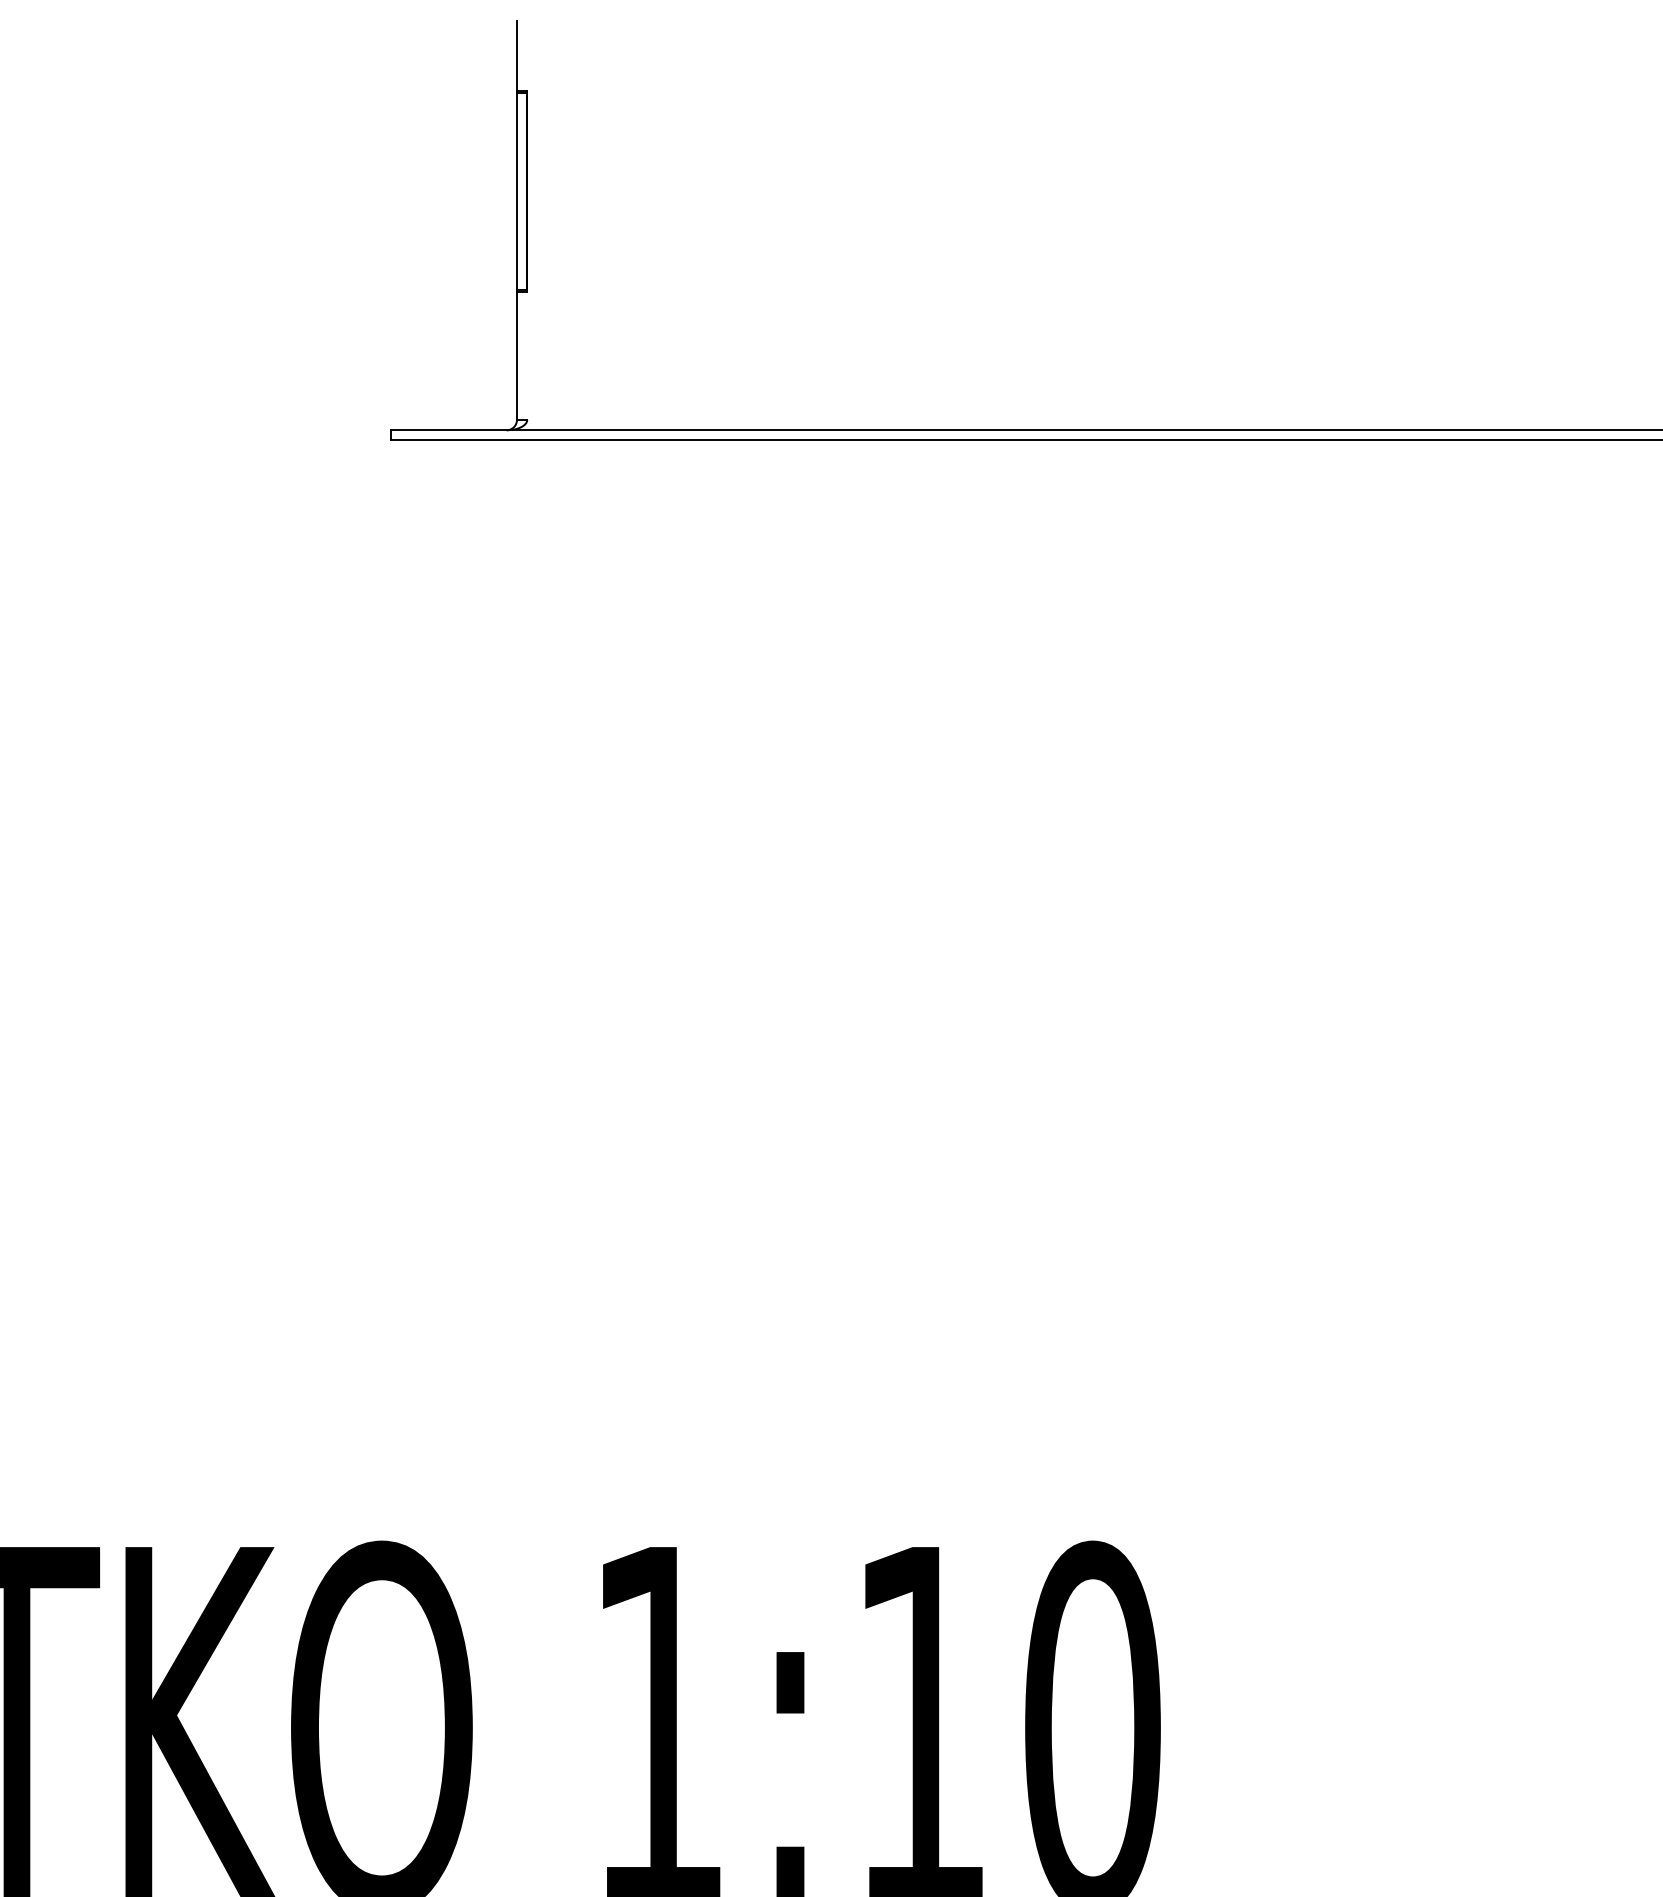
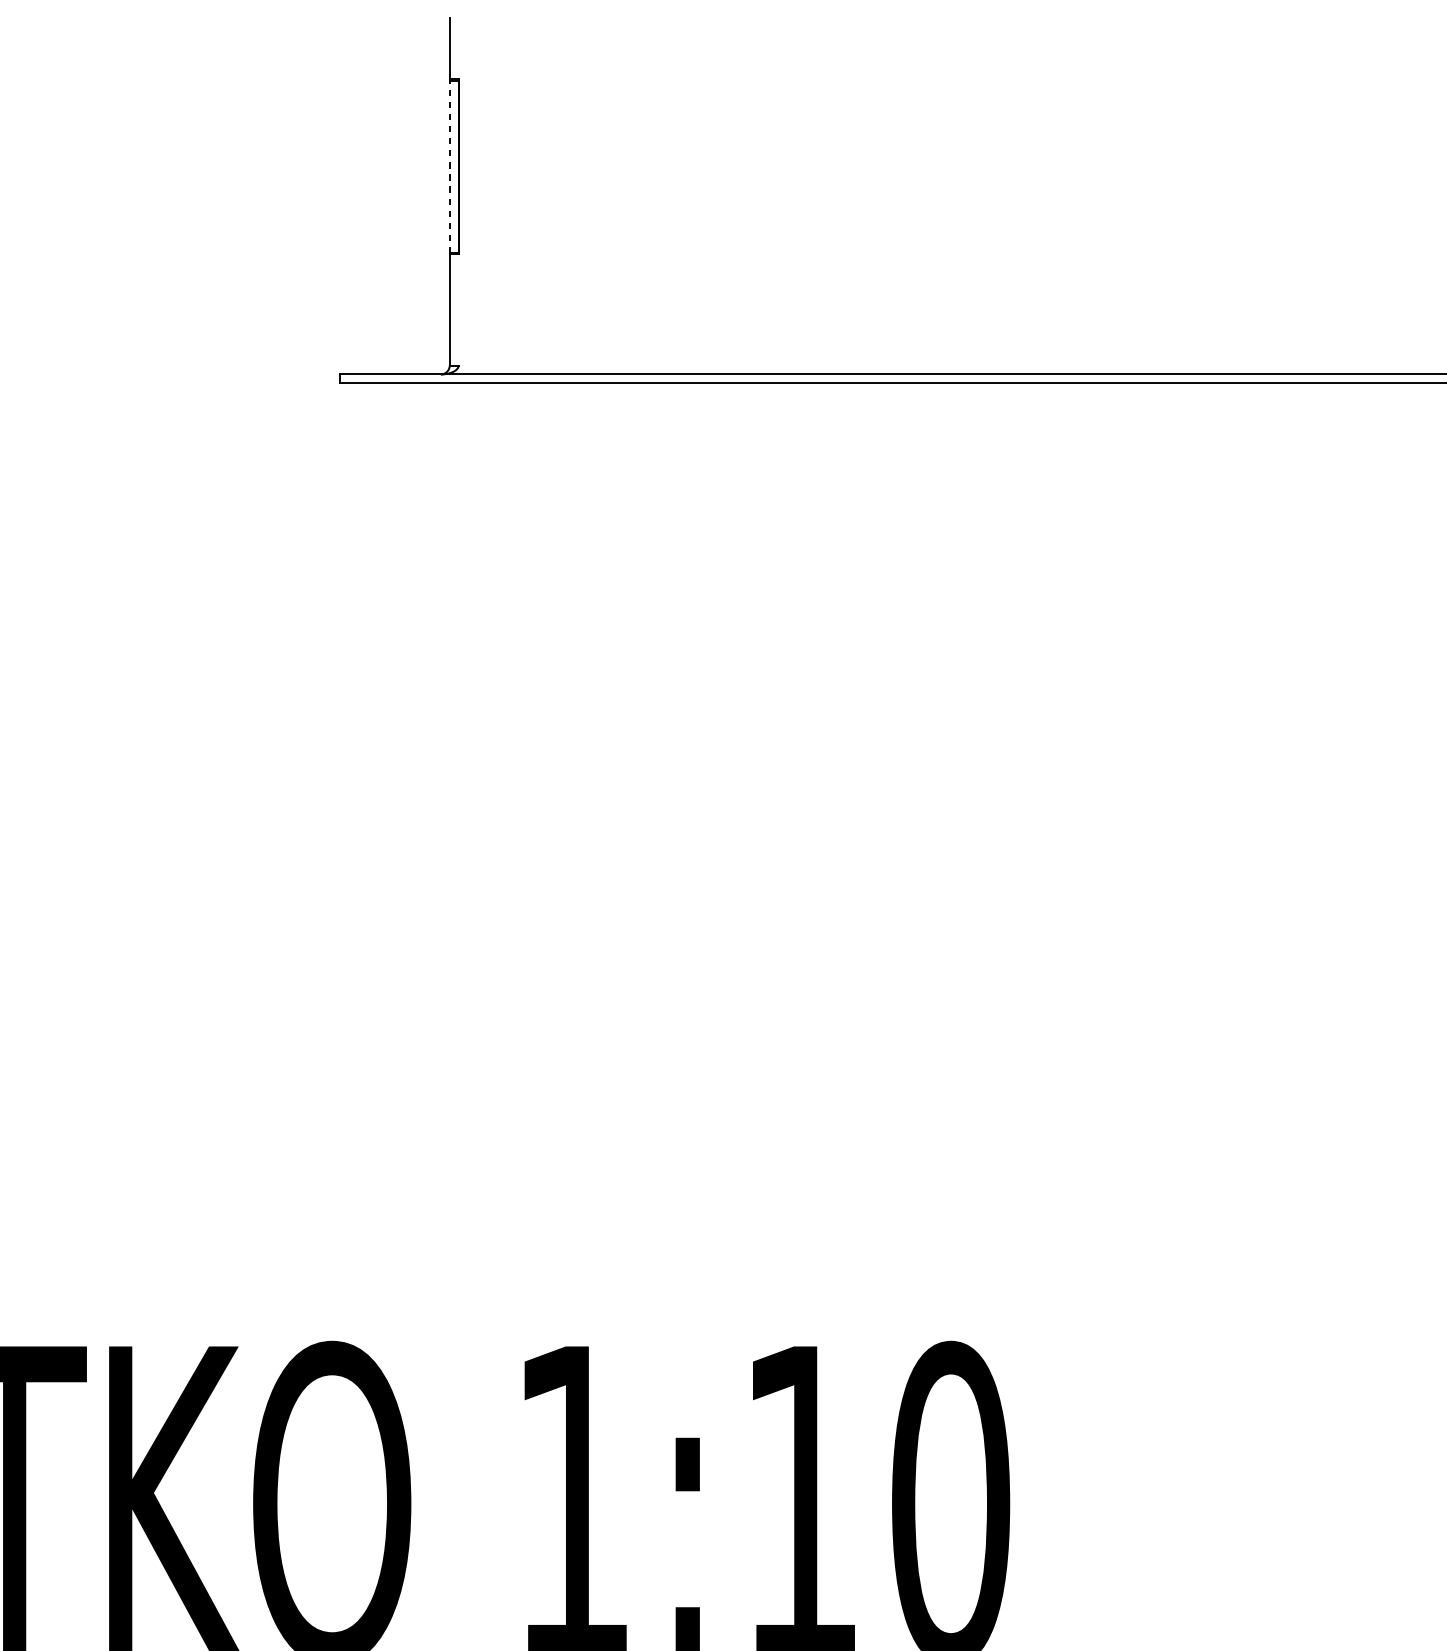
line: (516, 191) -> (449, 166), solid -> dashed

